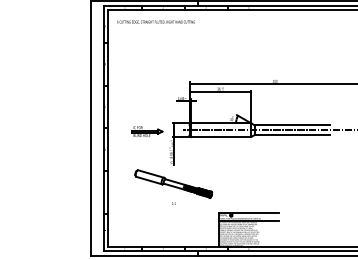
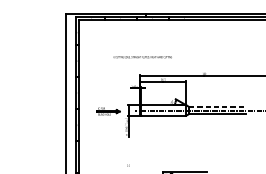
text: (155, 21) -> (142, 56), moved
line: (292, 125) -> (217, 106), solid -> dashed
part: (173, 183) -> (128, 150), removed

